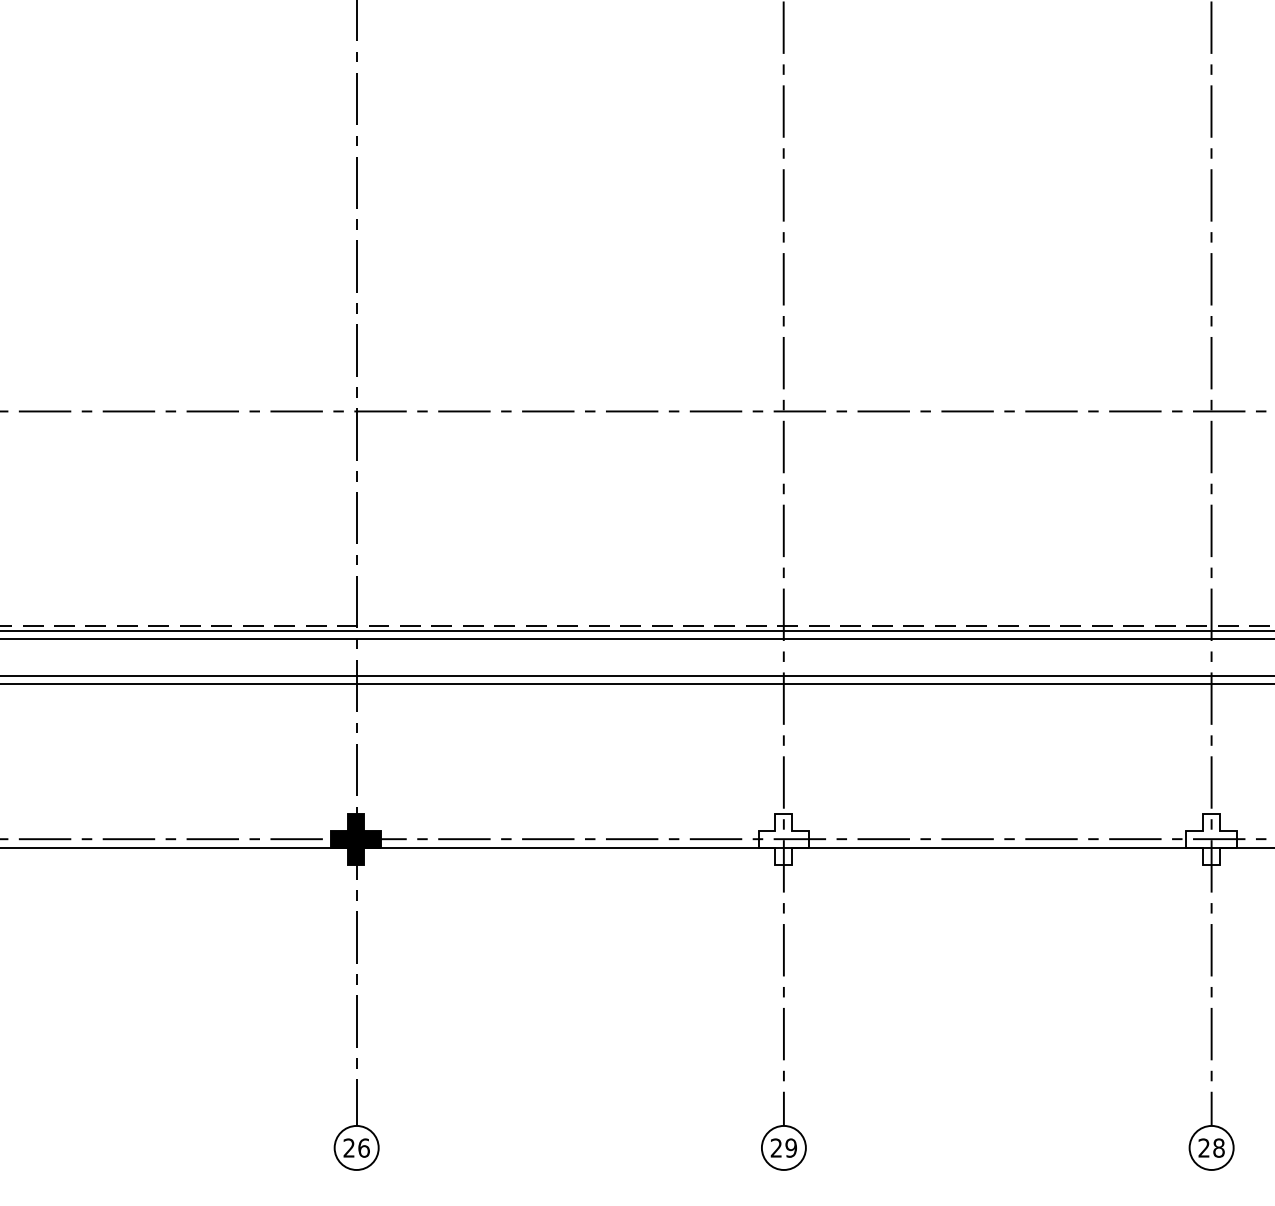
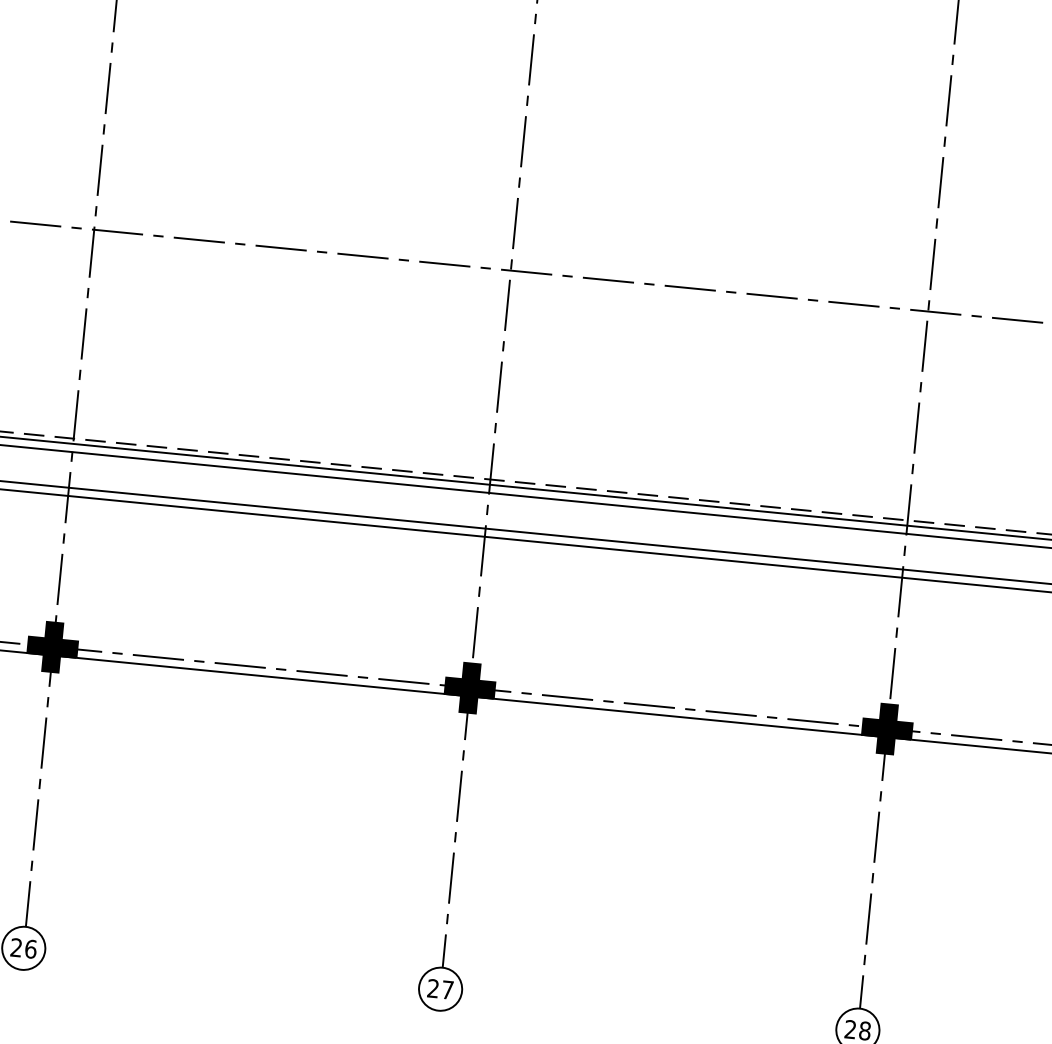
fill: (783, 839) -> (469, 688), added
fill: (1211, 839) -> (887, 729), added
text: (790, 1147) -> (447, 989), 29 -> 27

